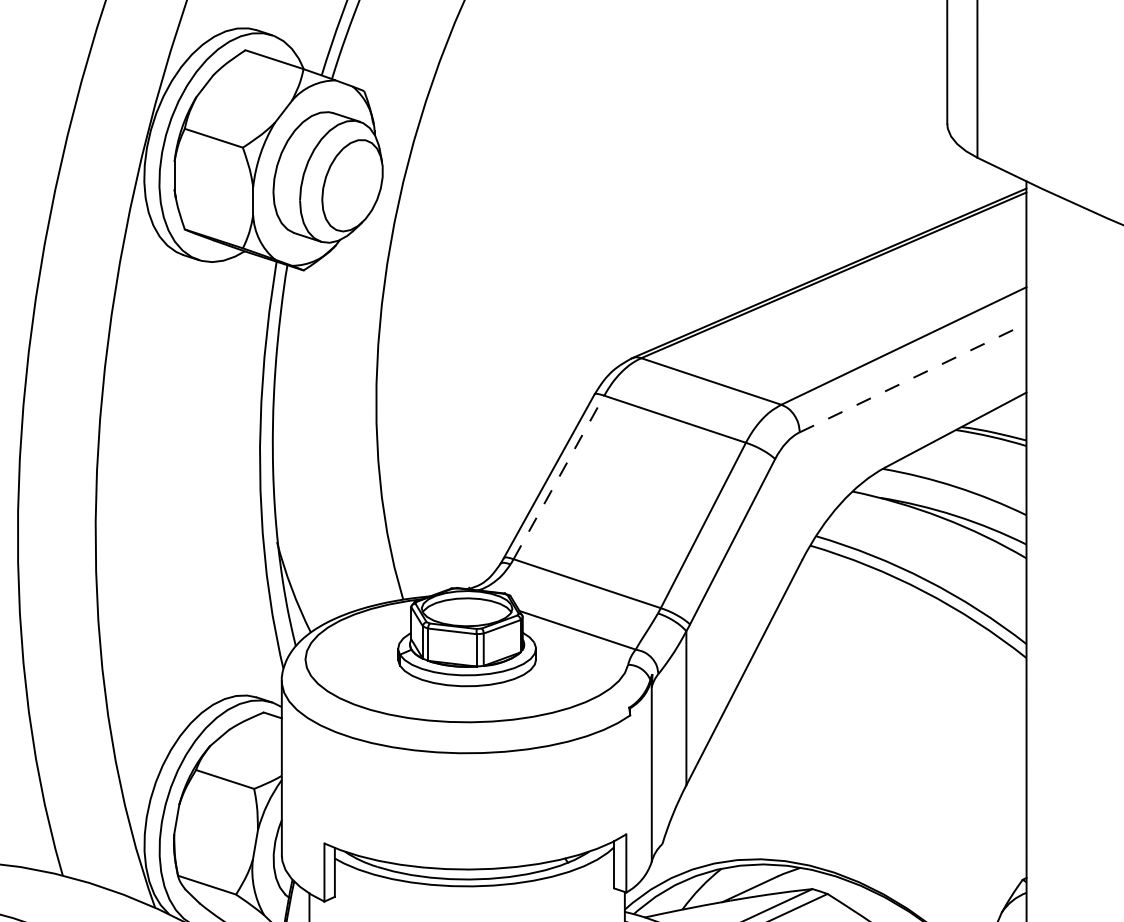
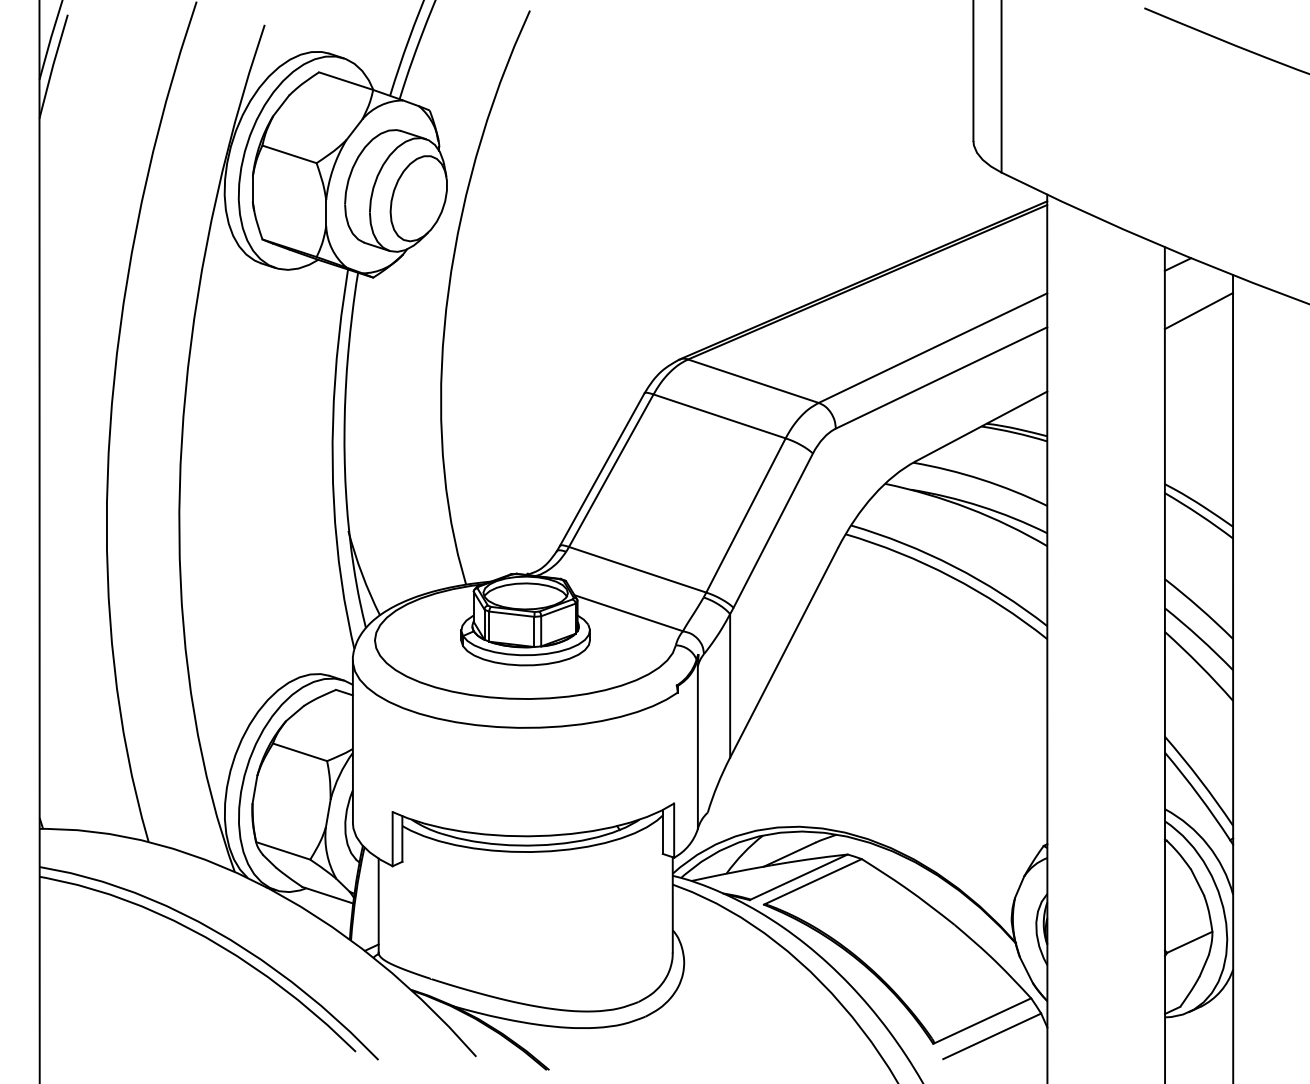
line: (914, 377) -> (942, 377), dashed -> solid
line: (559, 477) -> (611, 470), dashed -> solid

